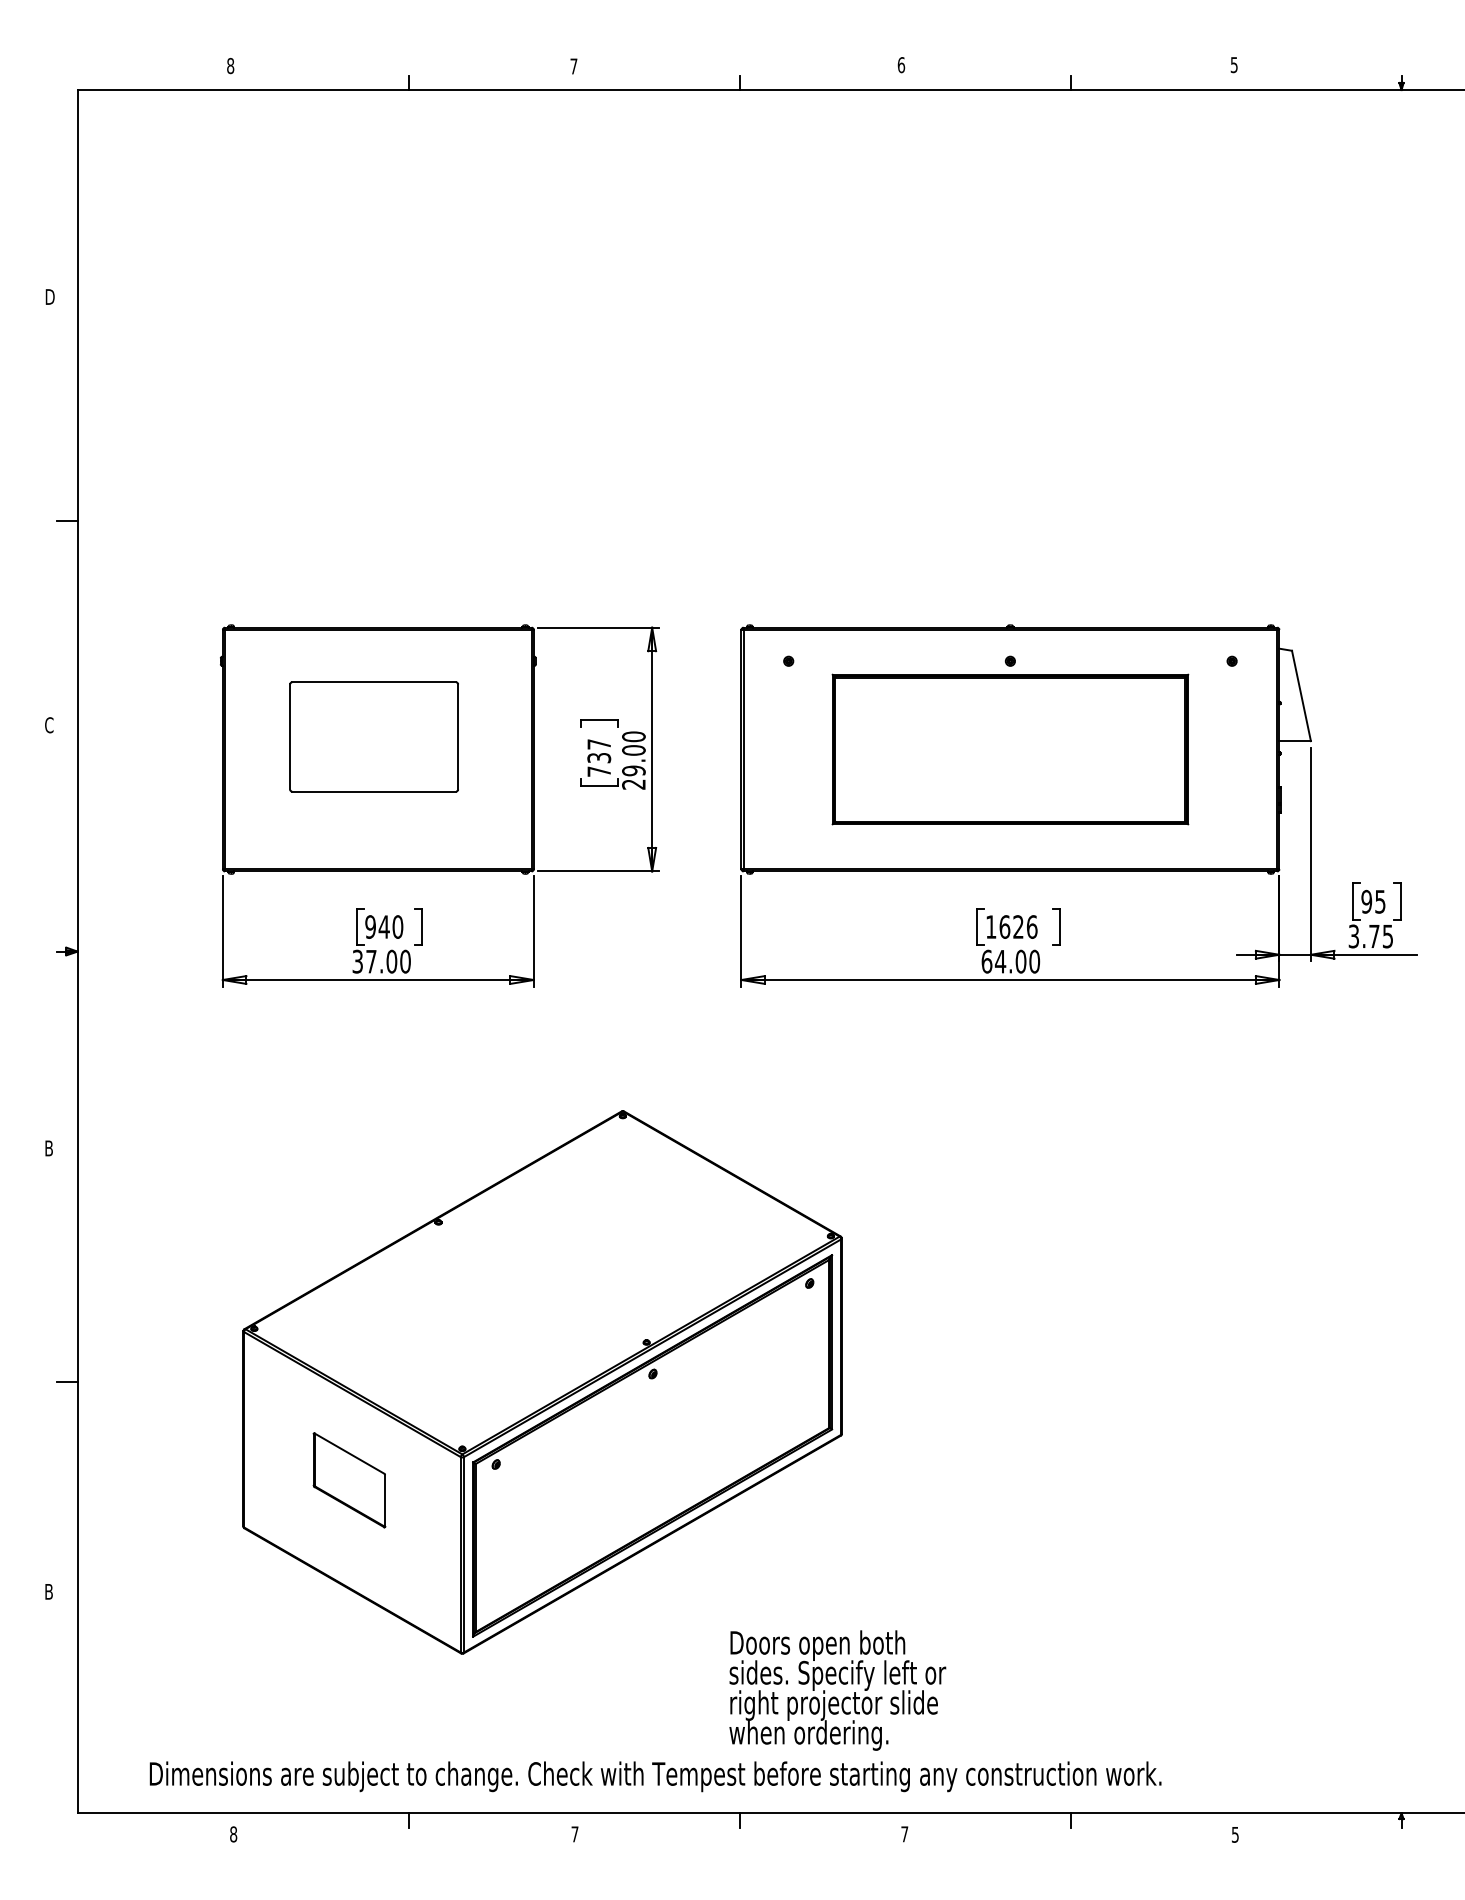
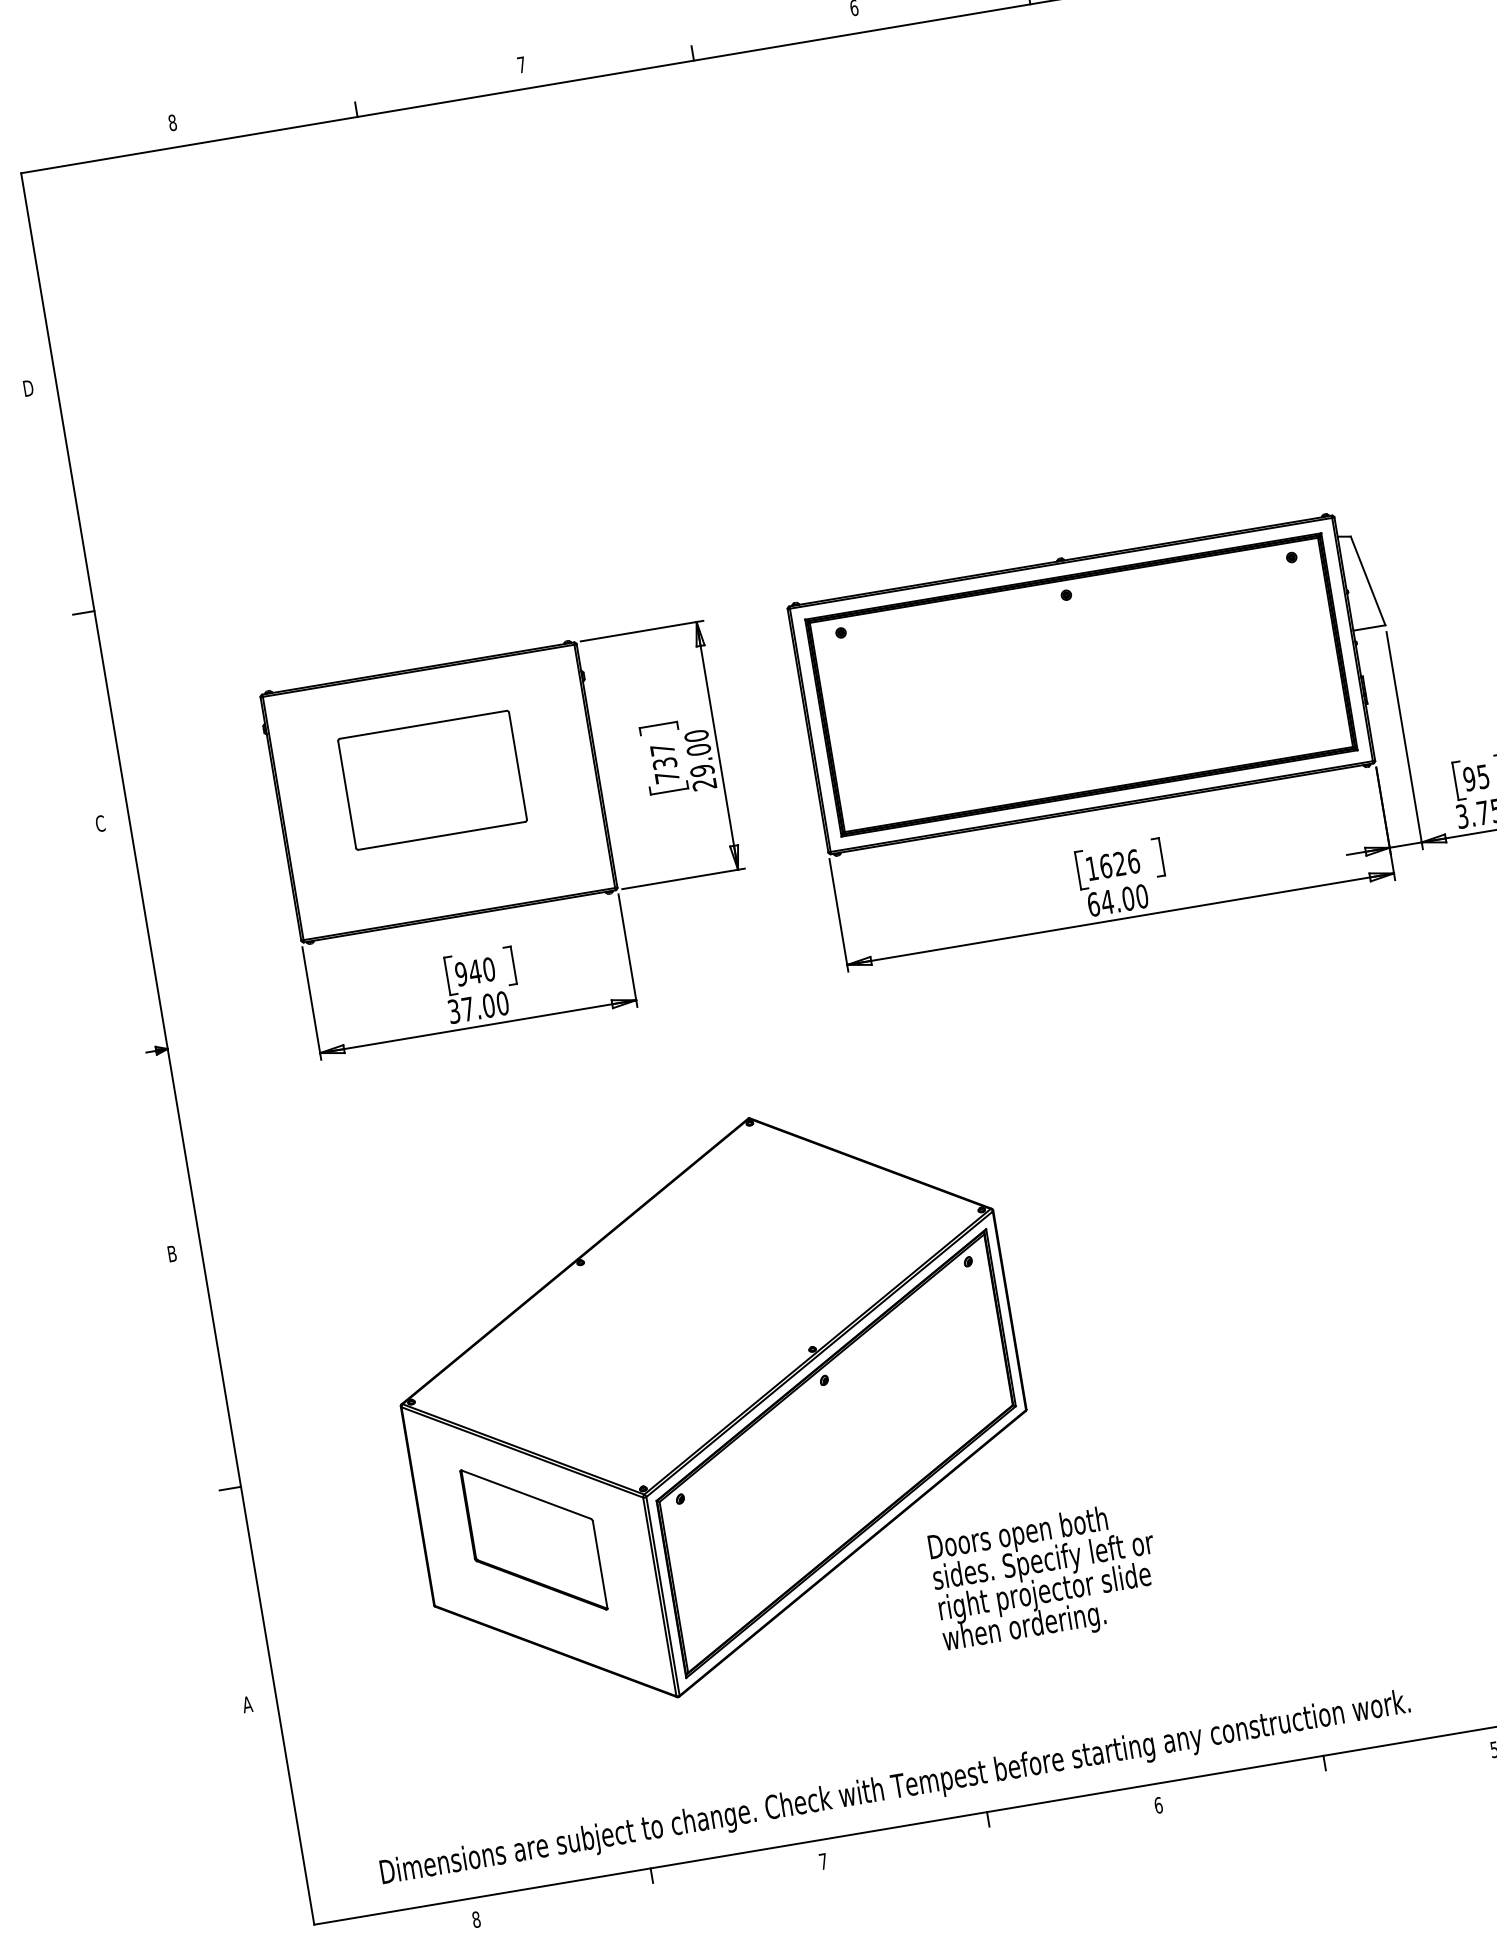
part: (1010, 749) -> (1081, 684), size x1.43
part: (349, 1480) -> (534, 1540), size x1.67
text: (48, 1591) -> (246, 1704), B -> A
text: (837, 1690) -> (1046, 1577), moved
text: (904, 1834) -> (1158, 1805), 7 -> 6

